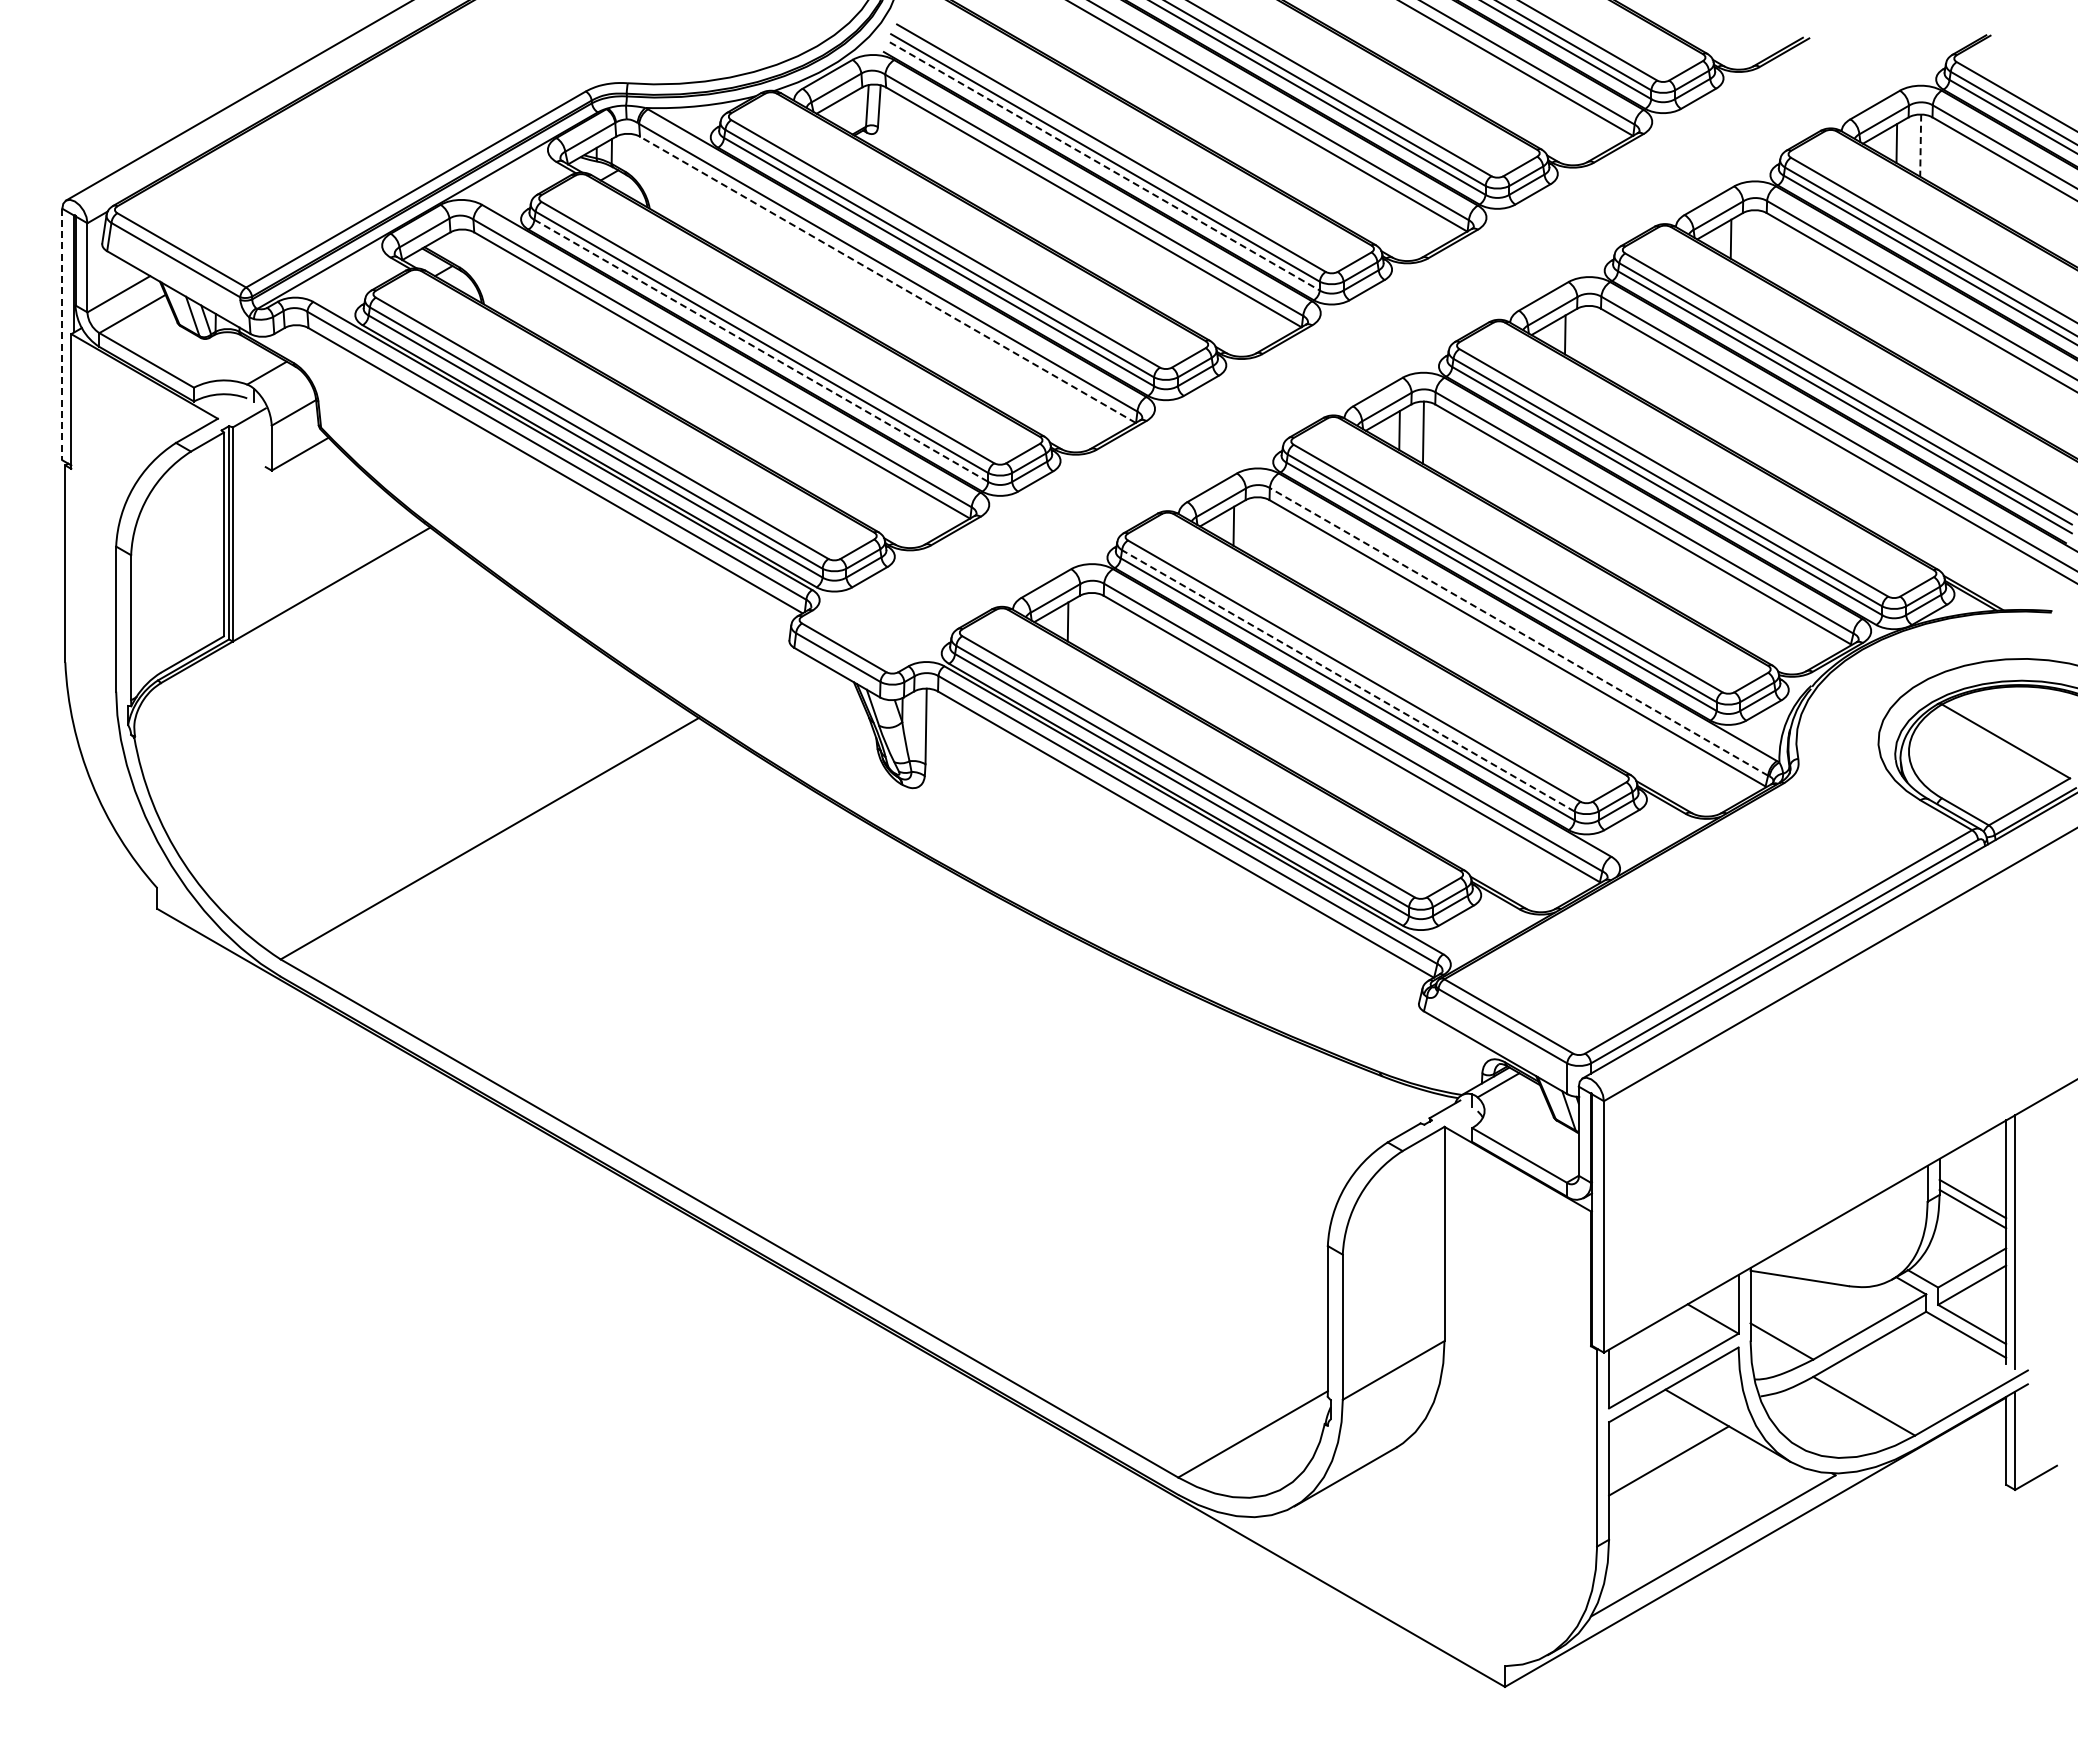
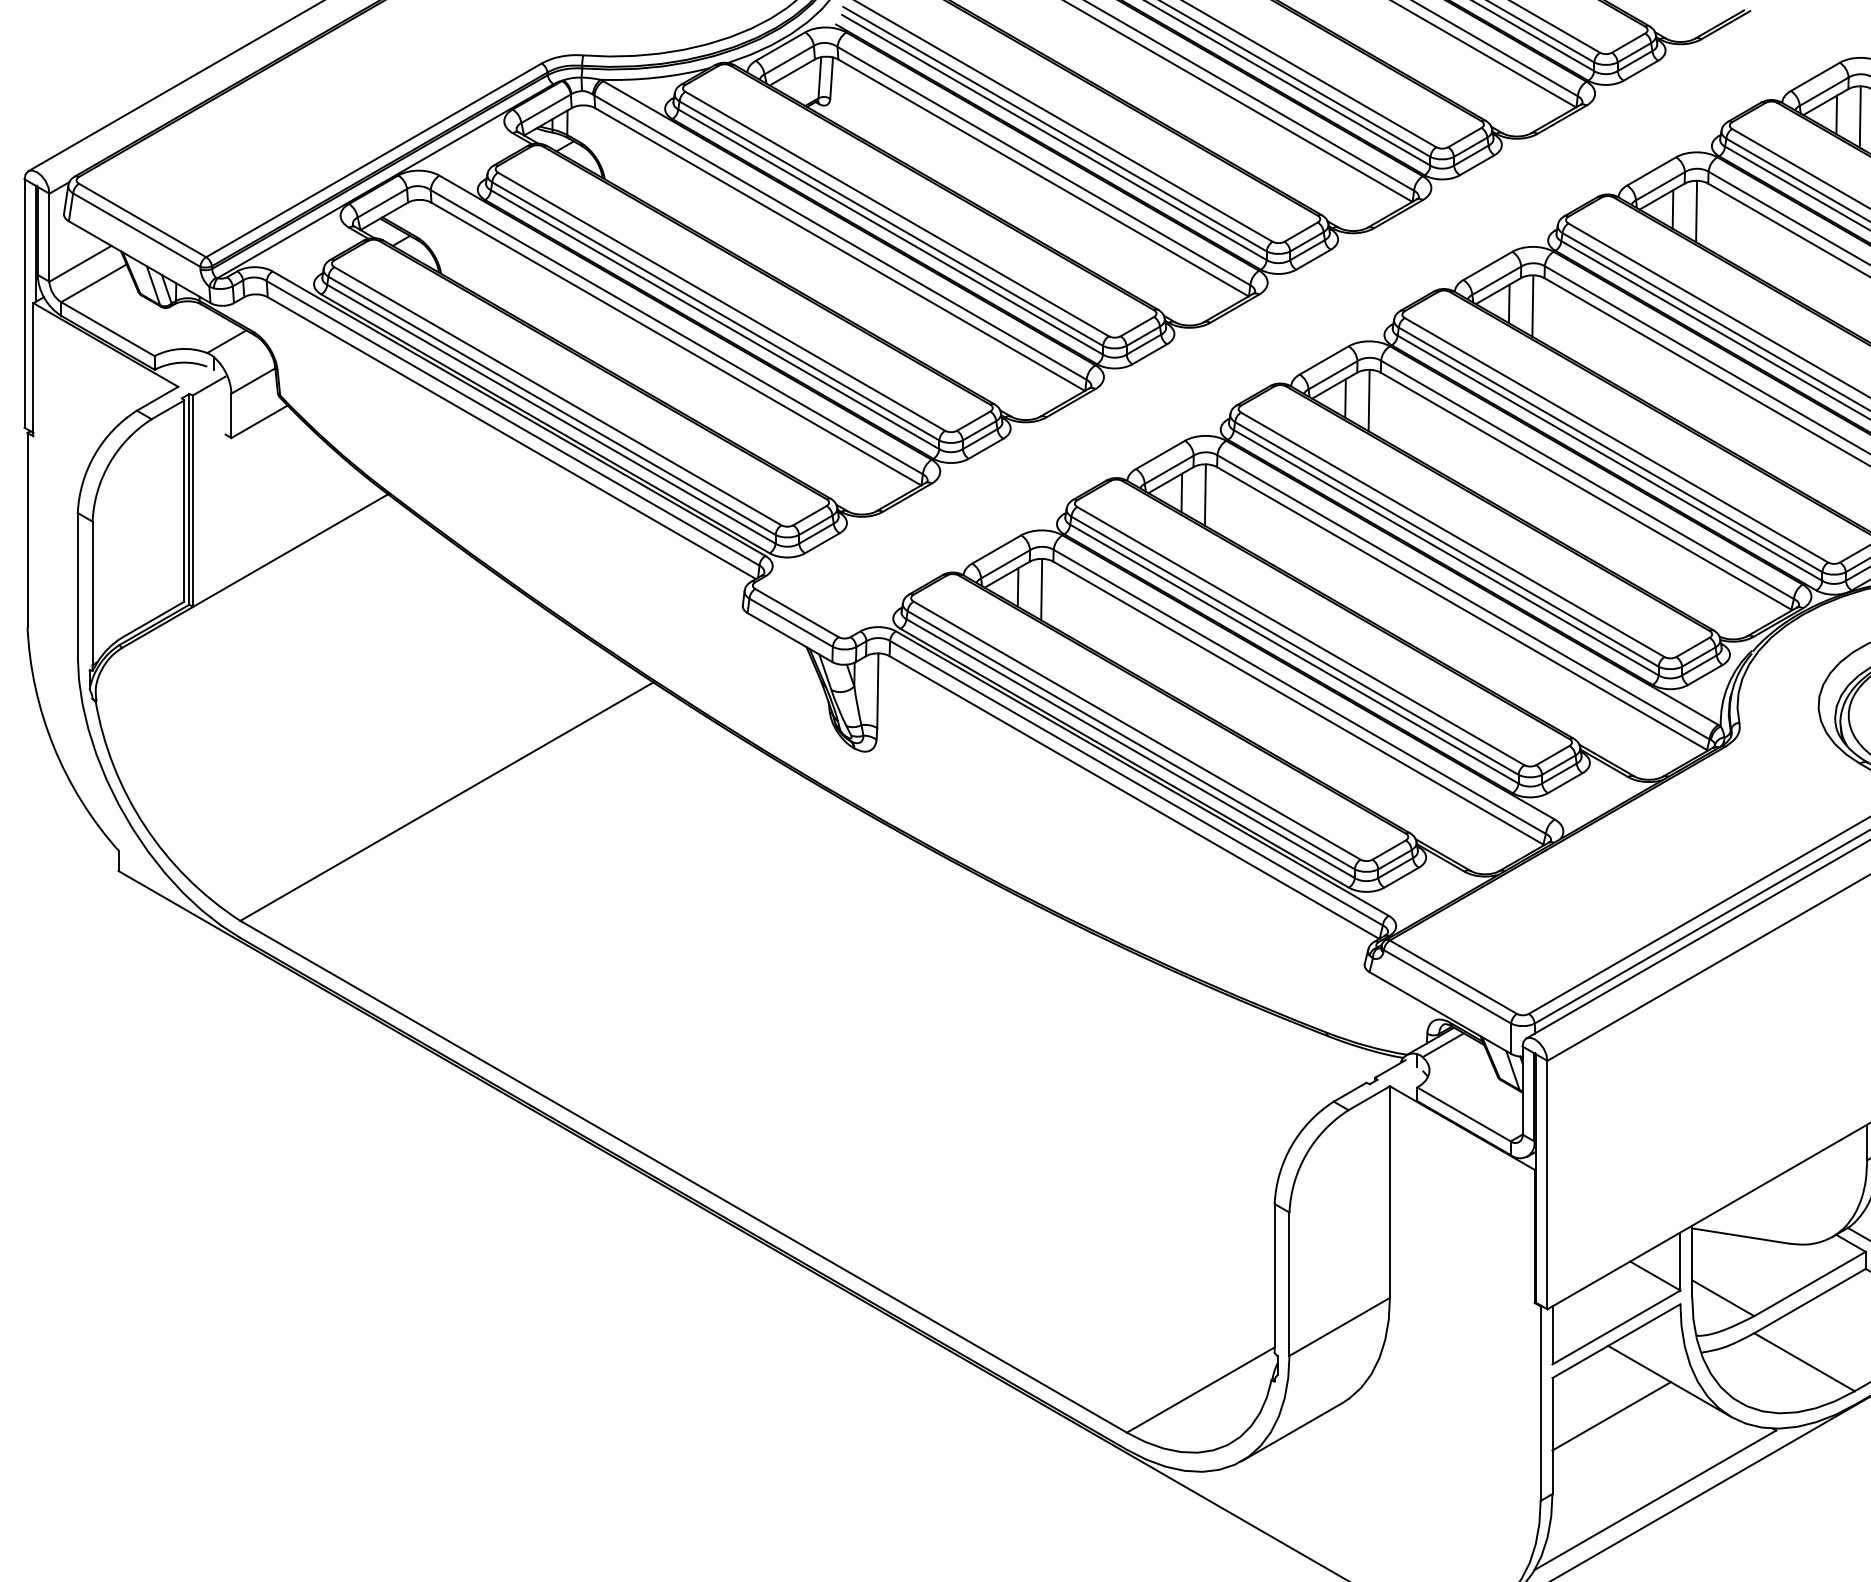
line: (1920, 146) -> (1860, 117), dashed -> solid
line: (1105, 166) -> (1055, 137), dashed -> solid
line: (1754, 241) -> (1696, 211), added
line: (887, 279) -> (839, 249), dashed -> solid
line: (62, 334) -> (24, 303), dashed -> solid
line: (1588, 336) -> (1532, 305), added
line: (761, 351) -> (715, 320), dashed -> solid
line: (1257, 528) -> (1205, 495), added
line: (1091, 623) -> (1041, 589), added
line: (1519, 631) -> (1464, 596), dashed -> solid
line: (1347, 680) -> (1294, 645), dashed -> solid

